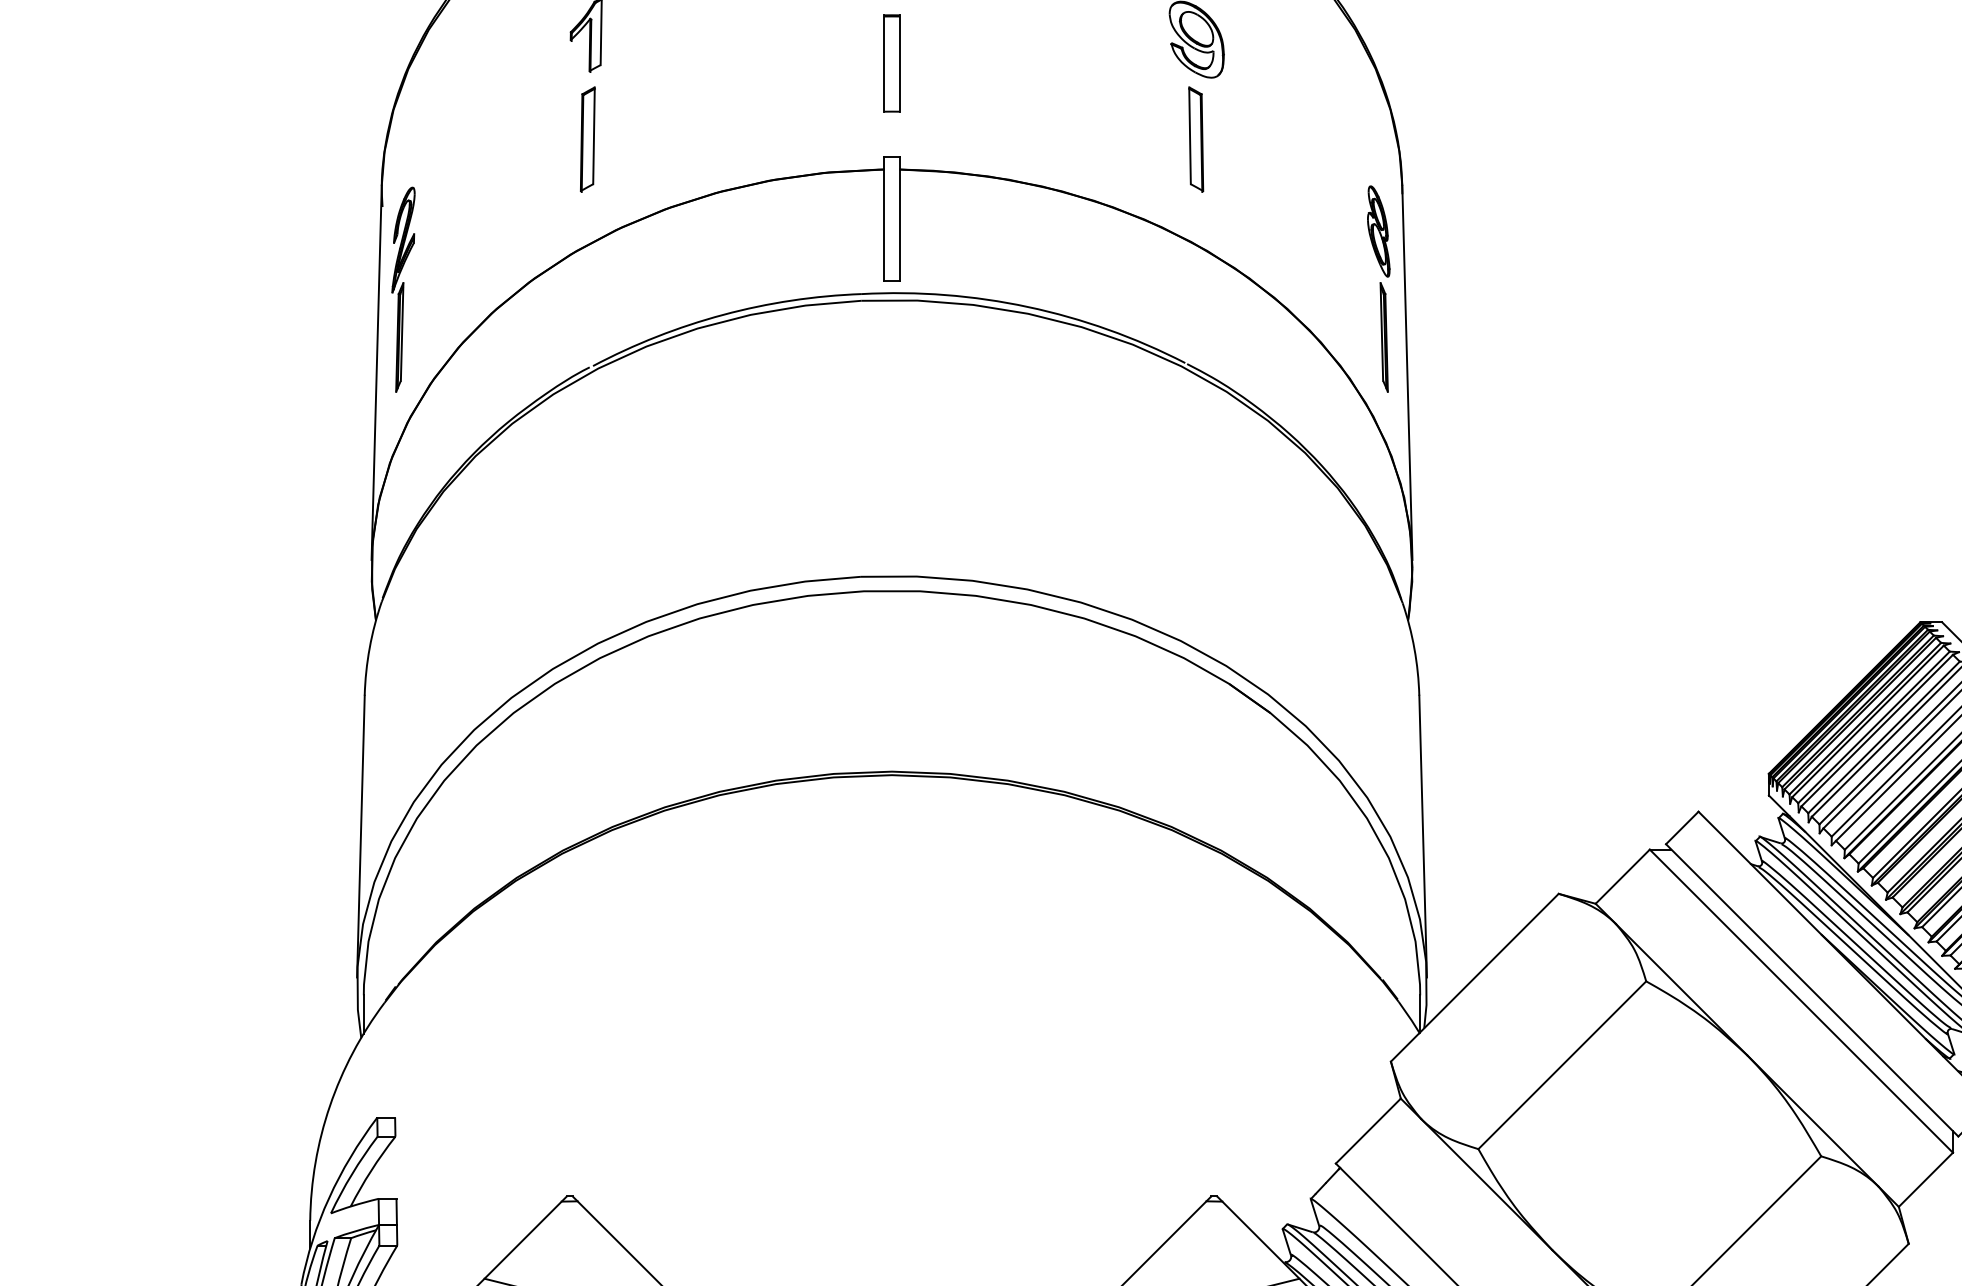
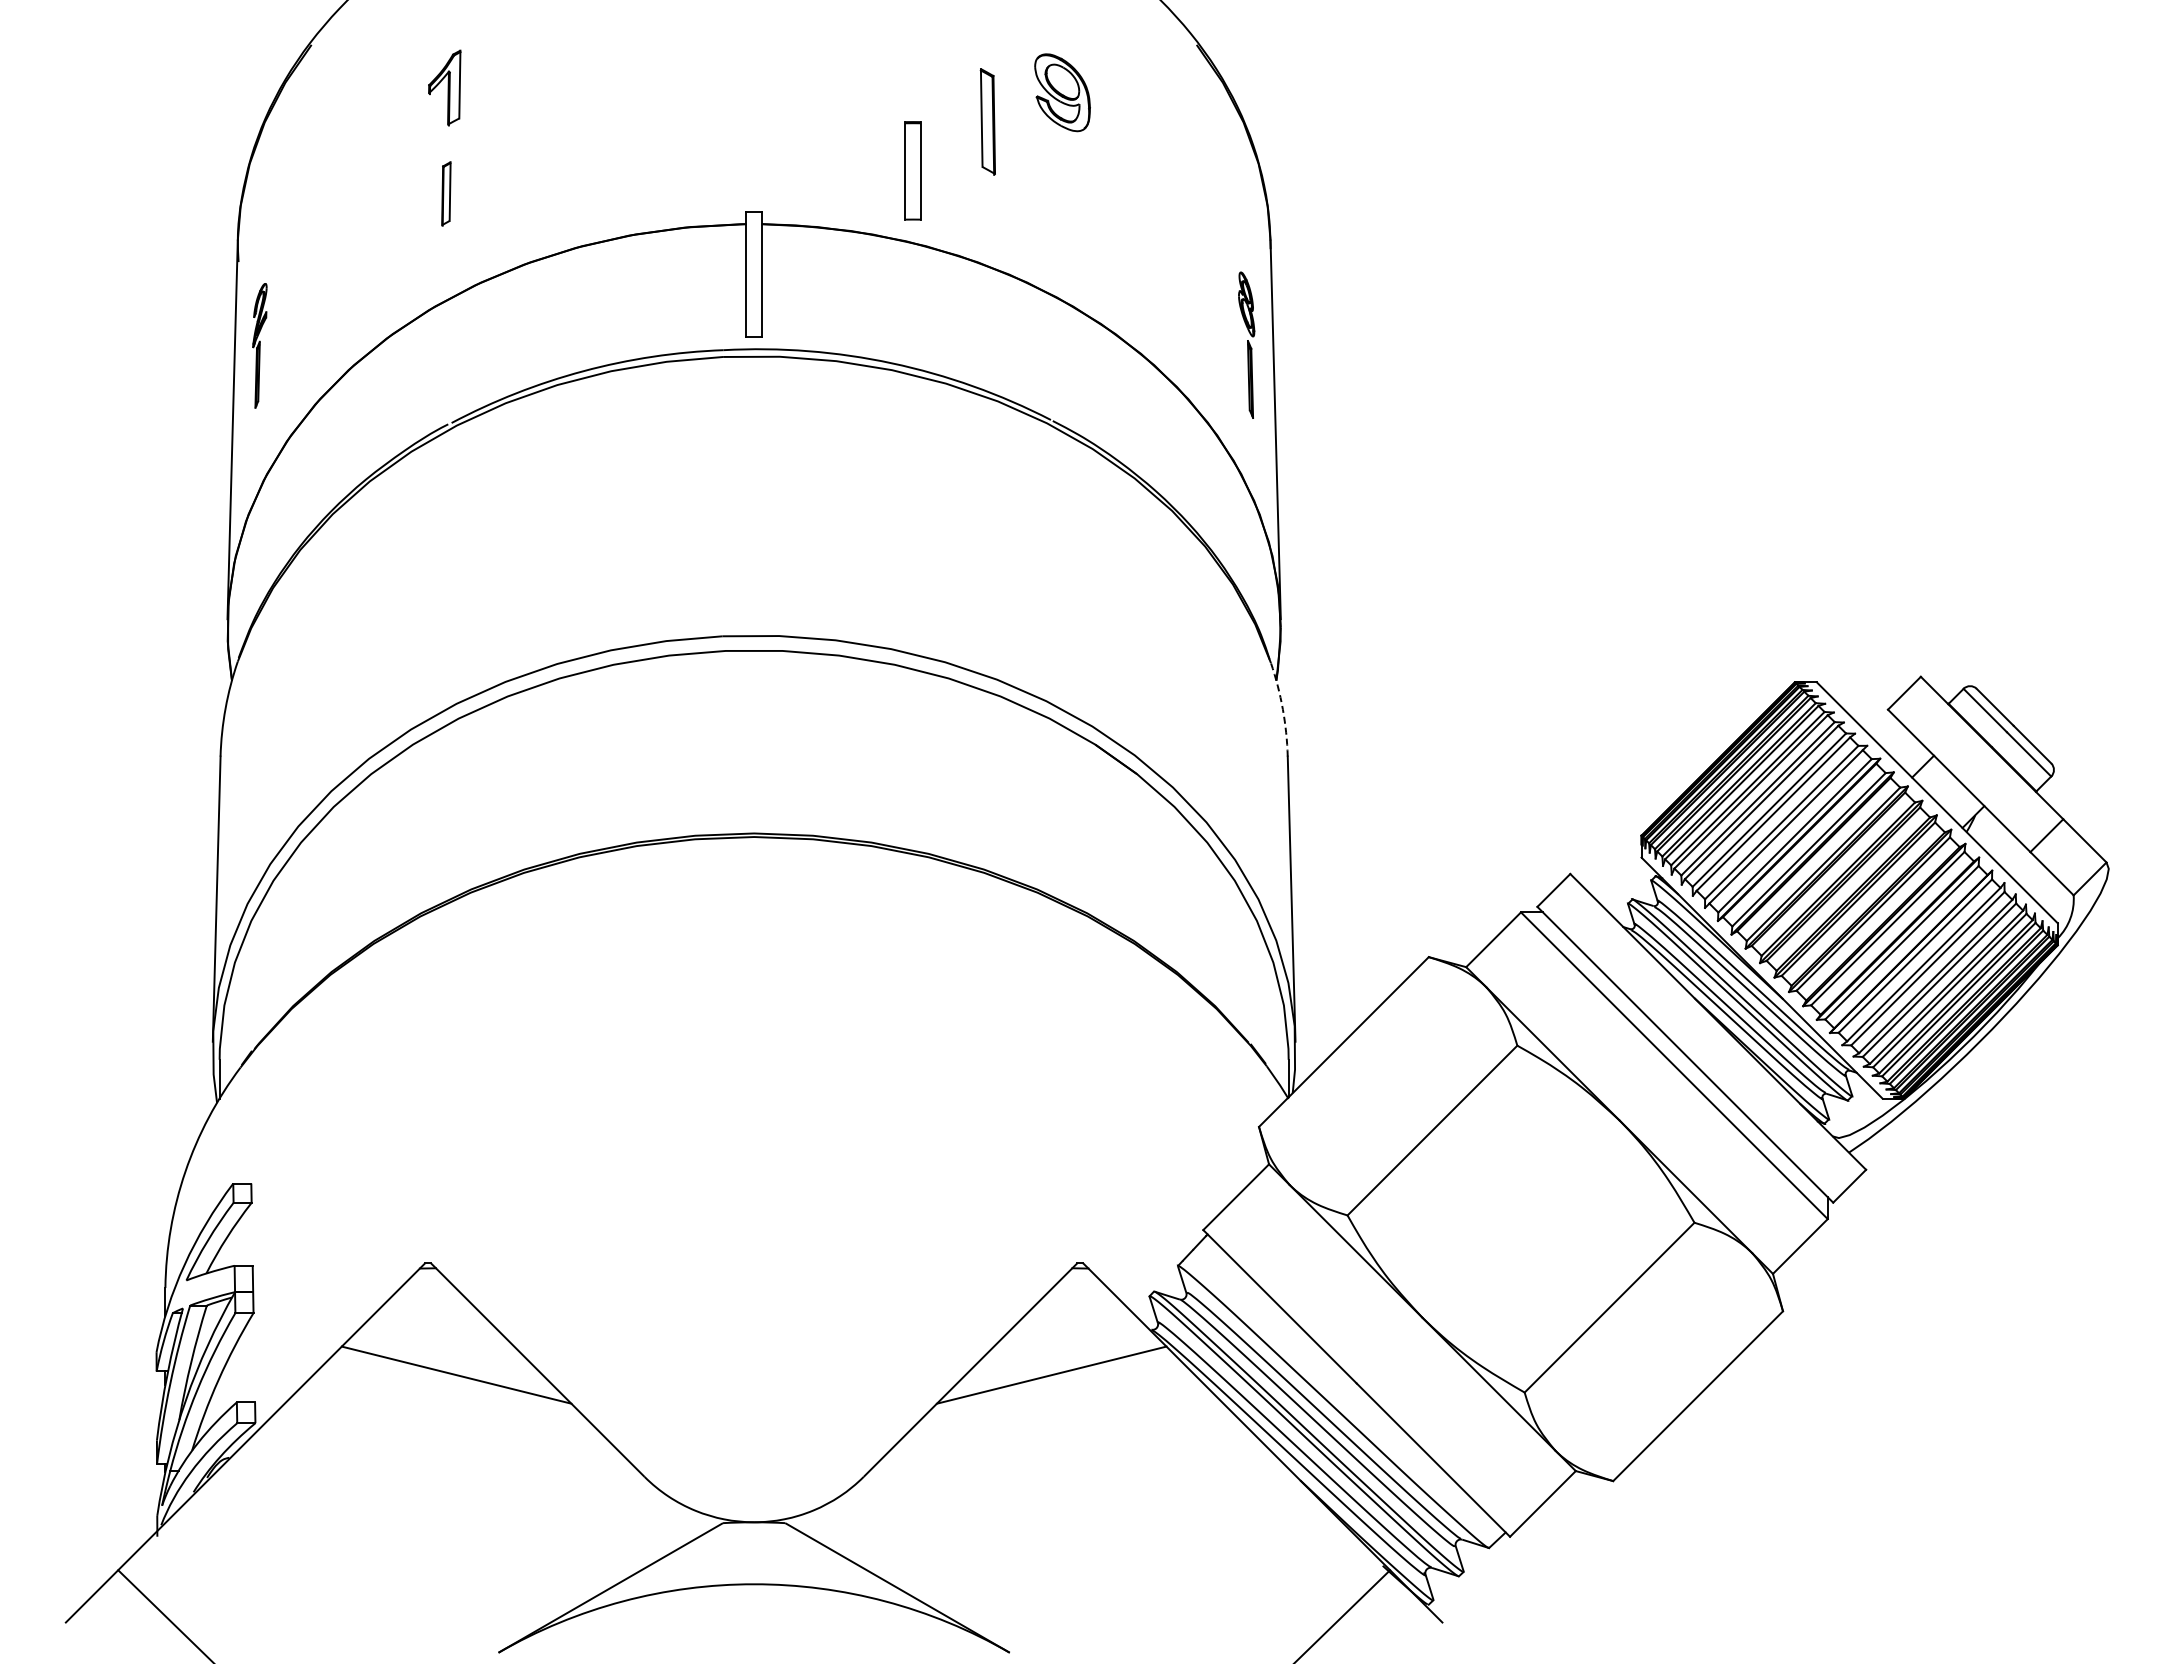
part: (891, 63) -> (912, 170), moved
part: (587, 139) -> (446, 193), size x0.6
part: (1195, 139) -> (987, 121), moved
part: (403, 289) -> (259, 345), size x0.6
part: (1378, 289) -> (1246, 345), size x0.7
arc: (1414, 649) -> (1282, 709), solid -> dashed

